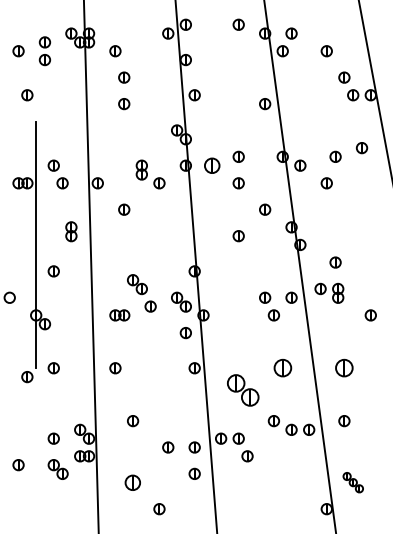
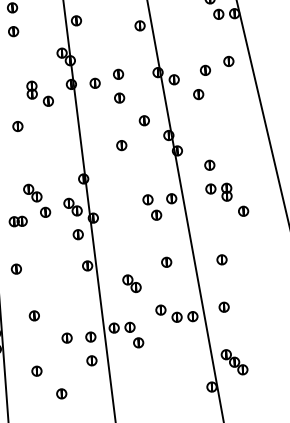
part: (212, 165) -> (95, 83), size x0.71
part: (329, 292) -> (219, 191), moved
part: (282, 368) -> (166, 262), size x0.62
part: (344, 368) -> (222, 260), size x0.62
part: (242, 389) -> (131, 283), size x0.62
part: (133, 482) -> (37, 371), size x0.71
part: (353, 482) -> (234, 362), size x1.43

